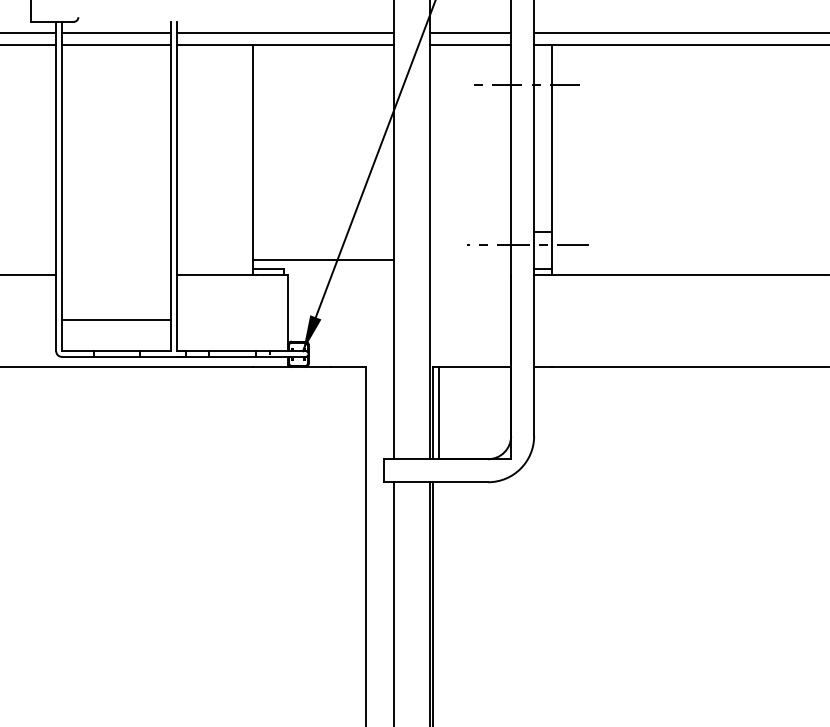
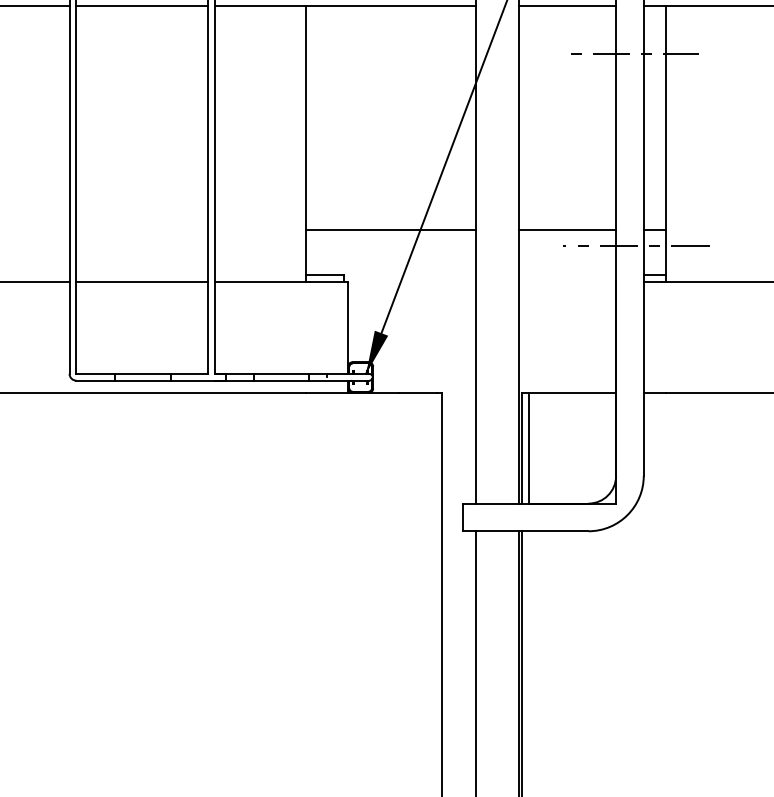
line: (470, 231) -> (567, 230), added
line: (323, 259) -> (390, 230), moved
line: (116, 320) -> (142, 282), moved

